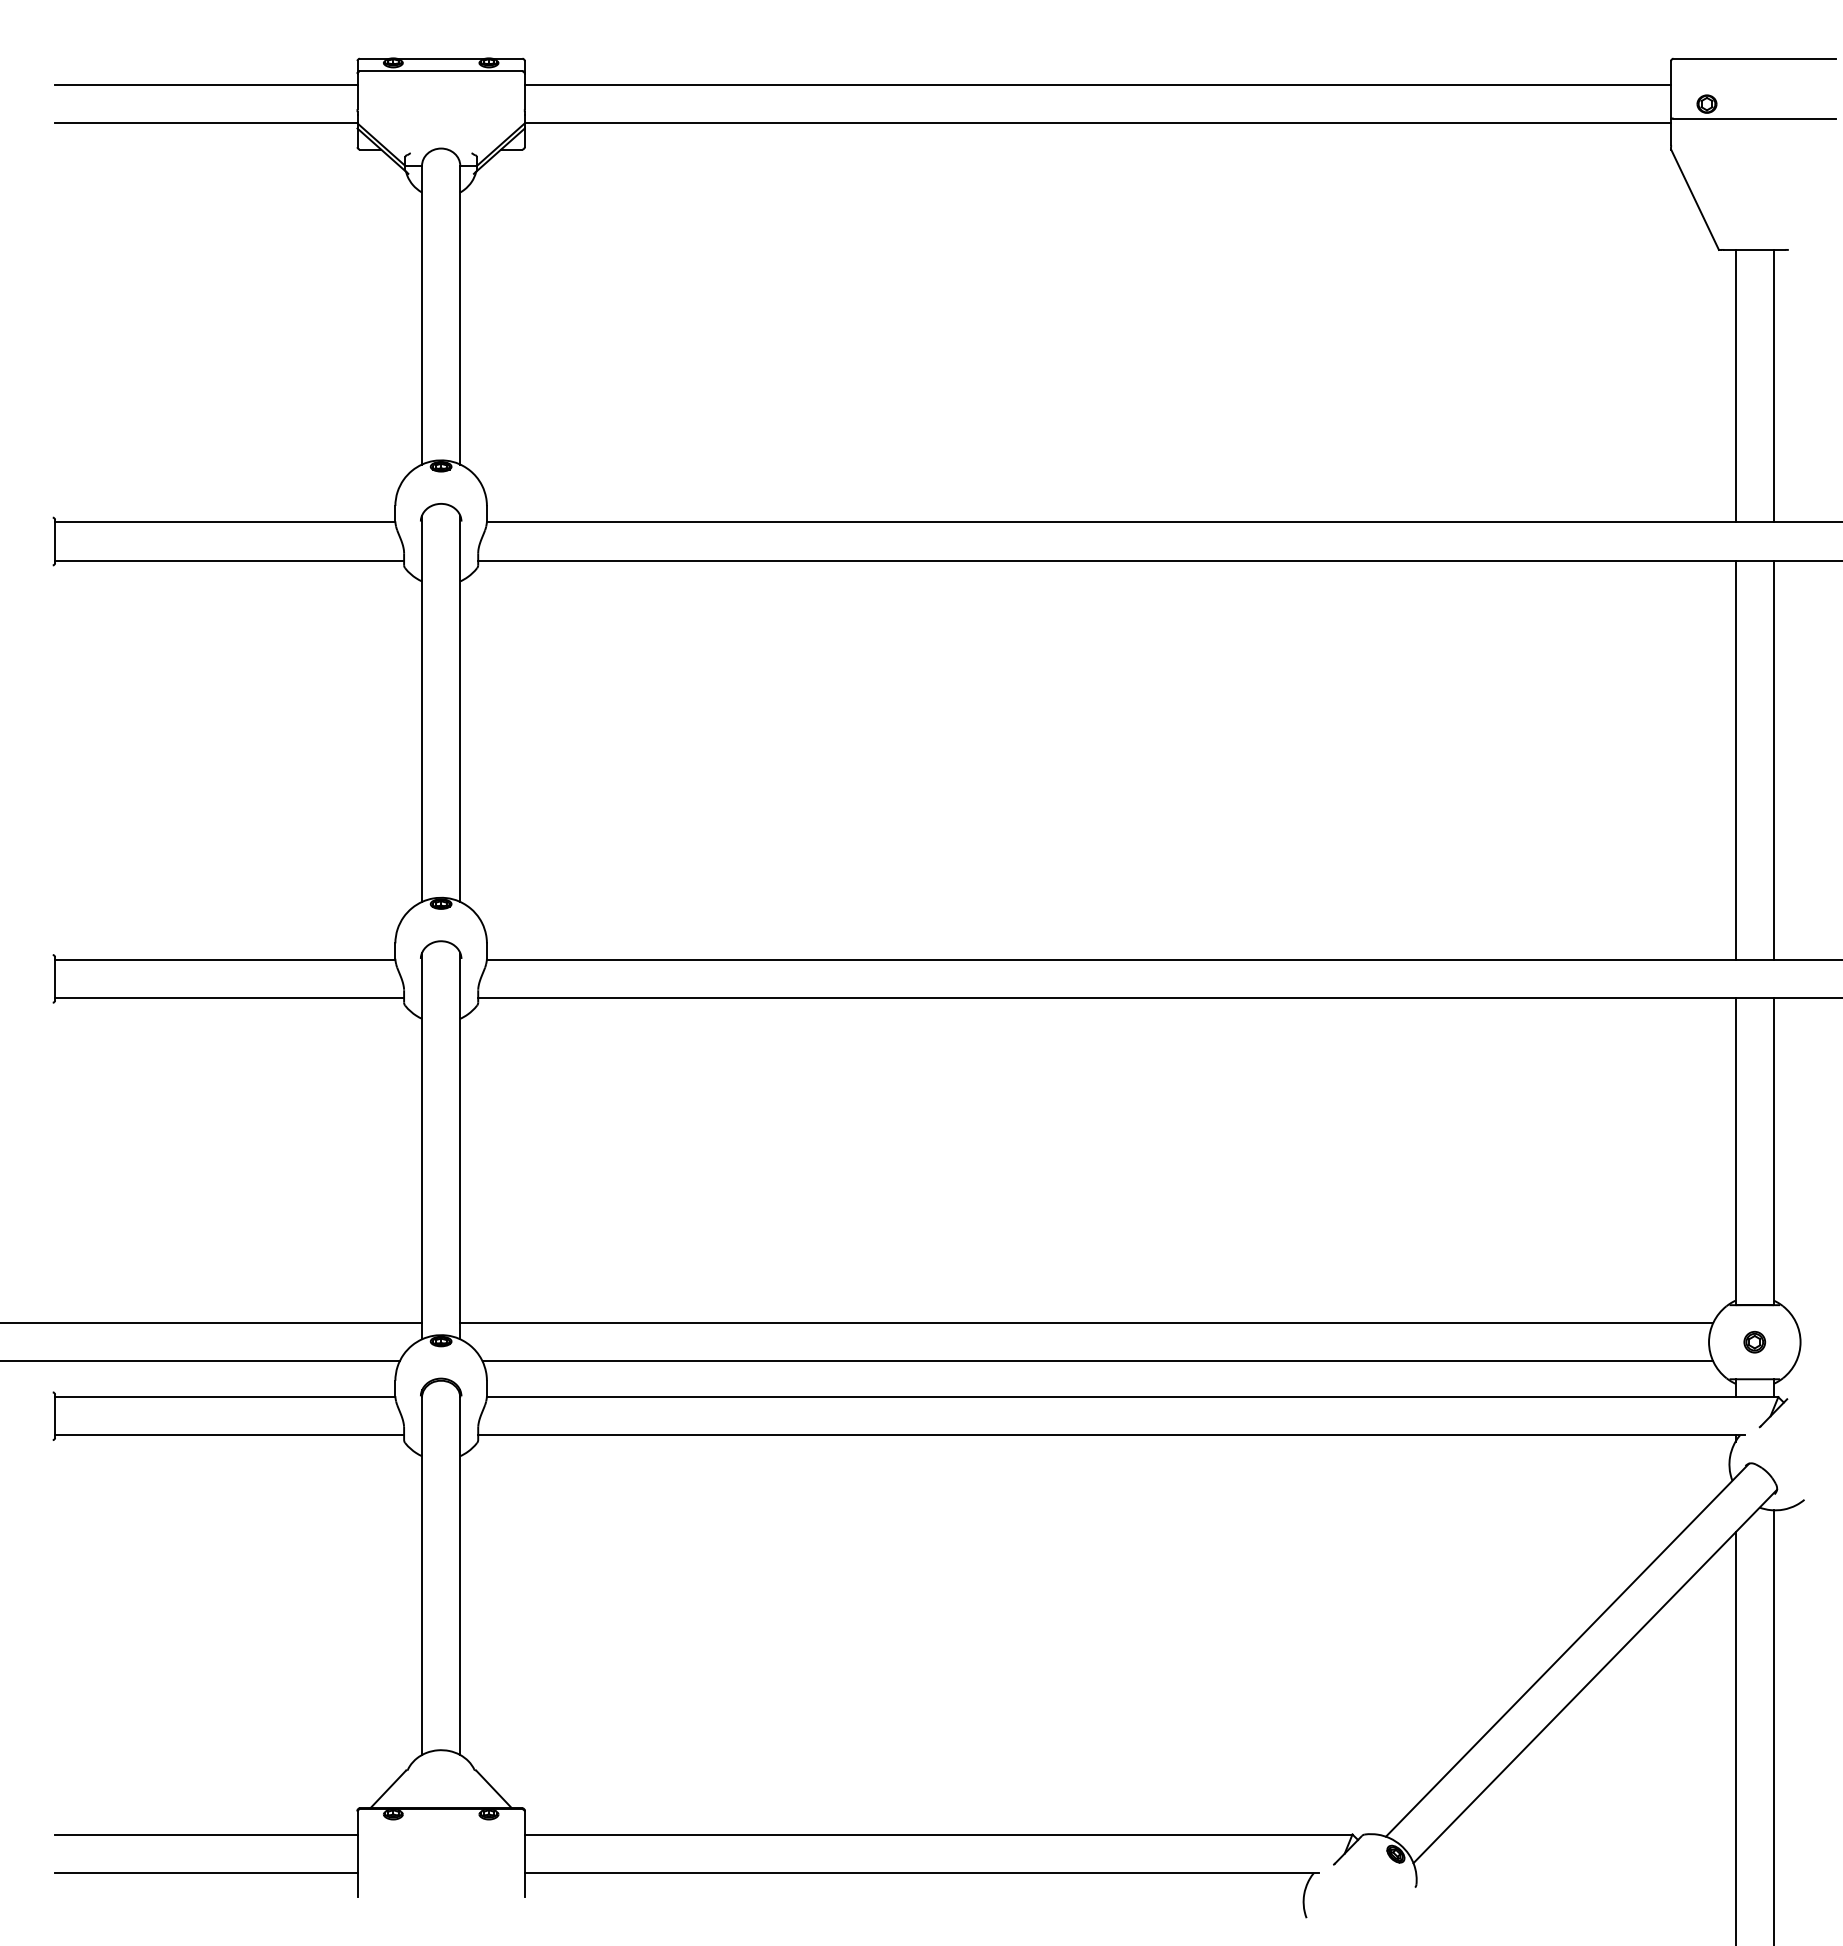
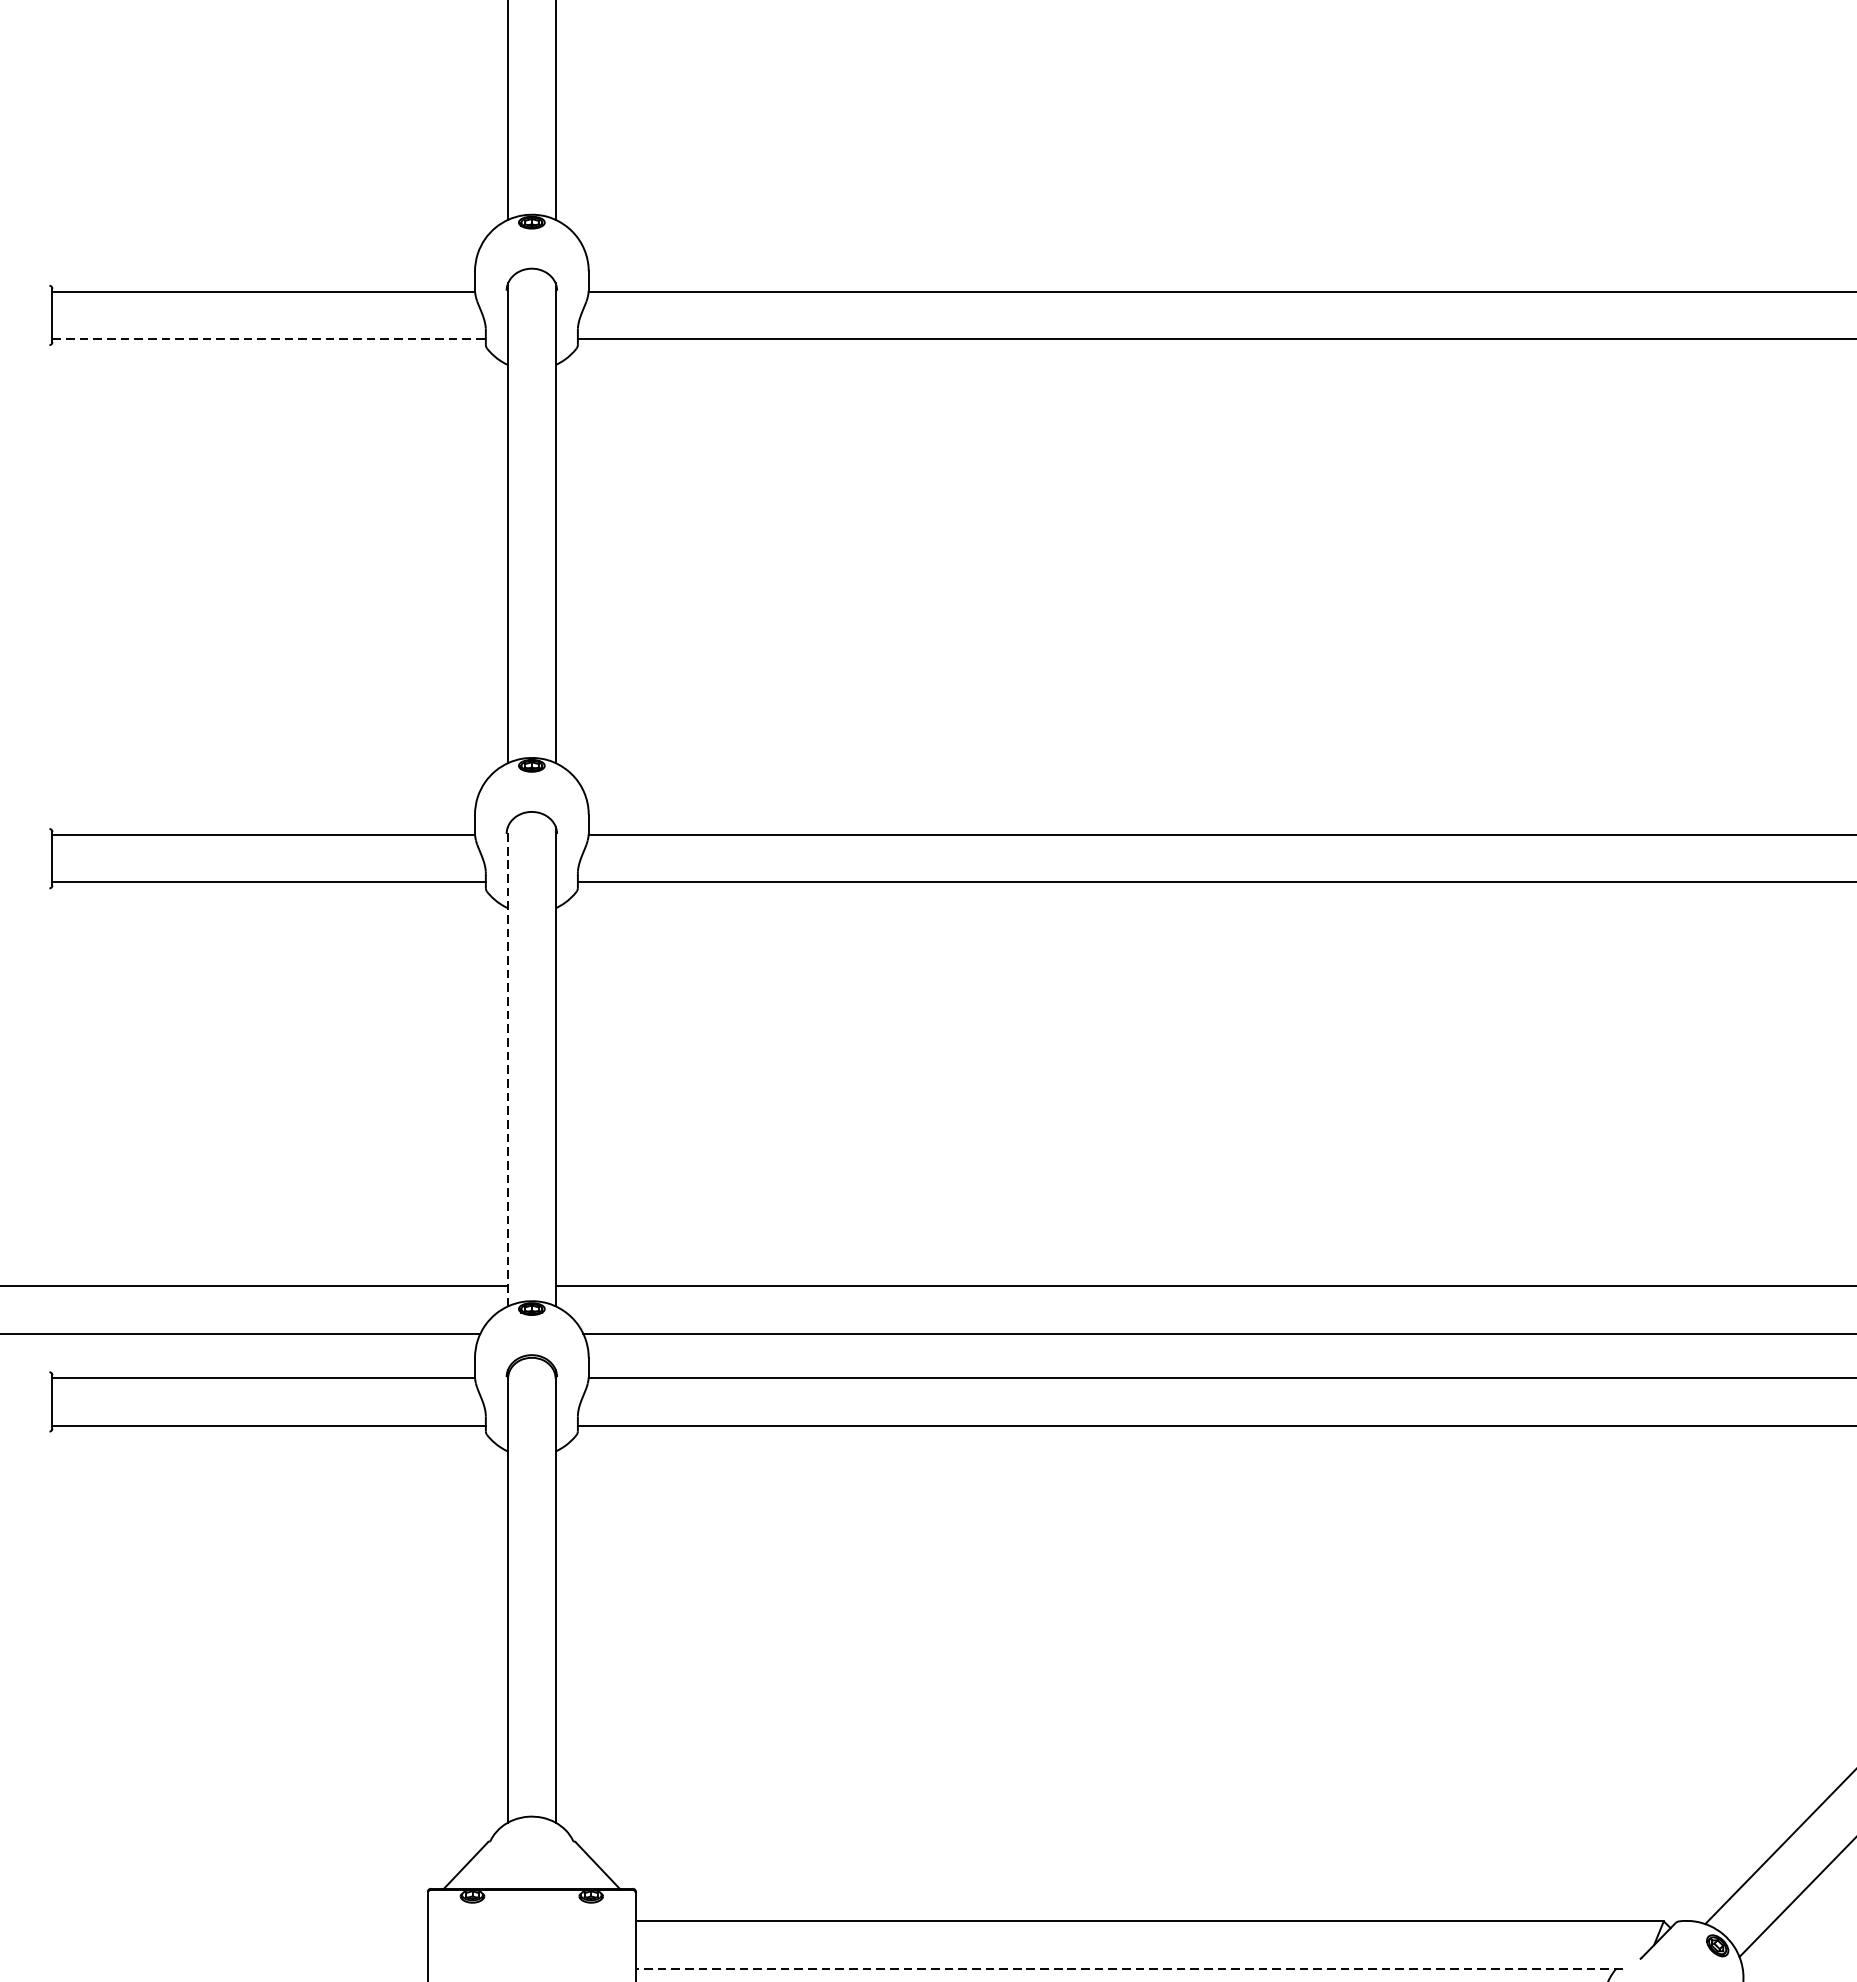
line: (230, 560) -> (270, 339), solid -> dashed
line: (422, 1145) -> (508, 1065), solid -> dashed
line: (206, 1834) -> (240, 1921), removed
line: (206, 1872) -> (240, 1968), removed
line: (921, 1872) -> (1128, 1968), solid -> dashed

